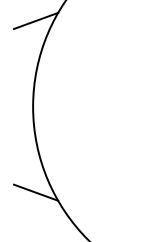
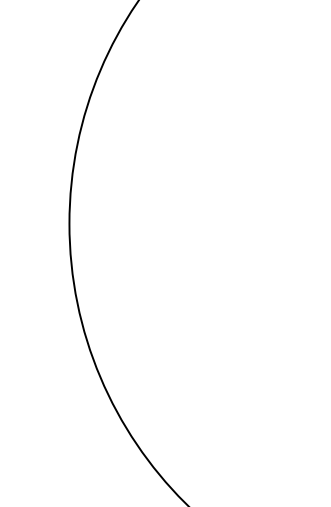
line: (35, 20) -> (74, 43), removed
line: (35, 192) -> (74, 403), removed

